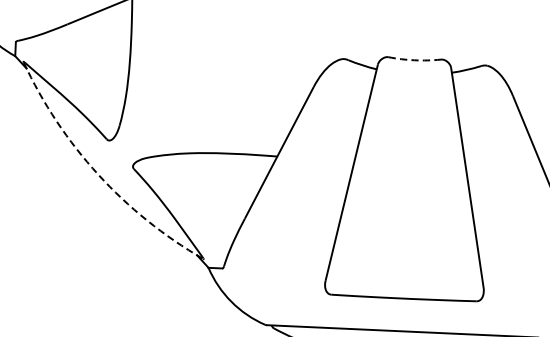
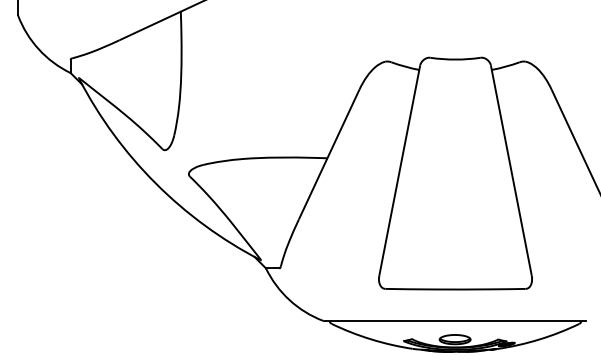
arc: (414, 60) -> (455, 59), dashed -> solid
arc: (97, 174) -> (155, 183), dashed -> solid

